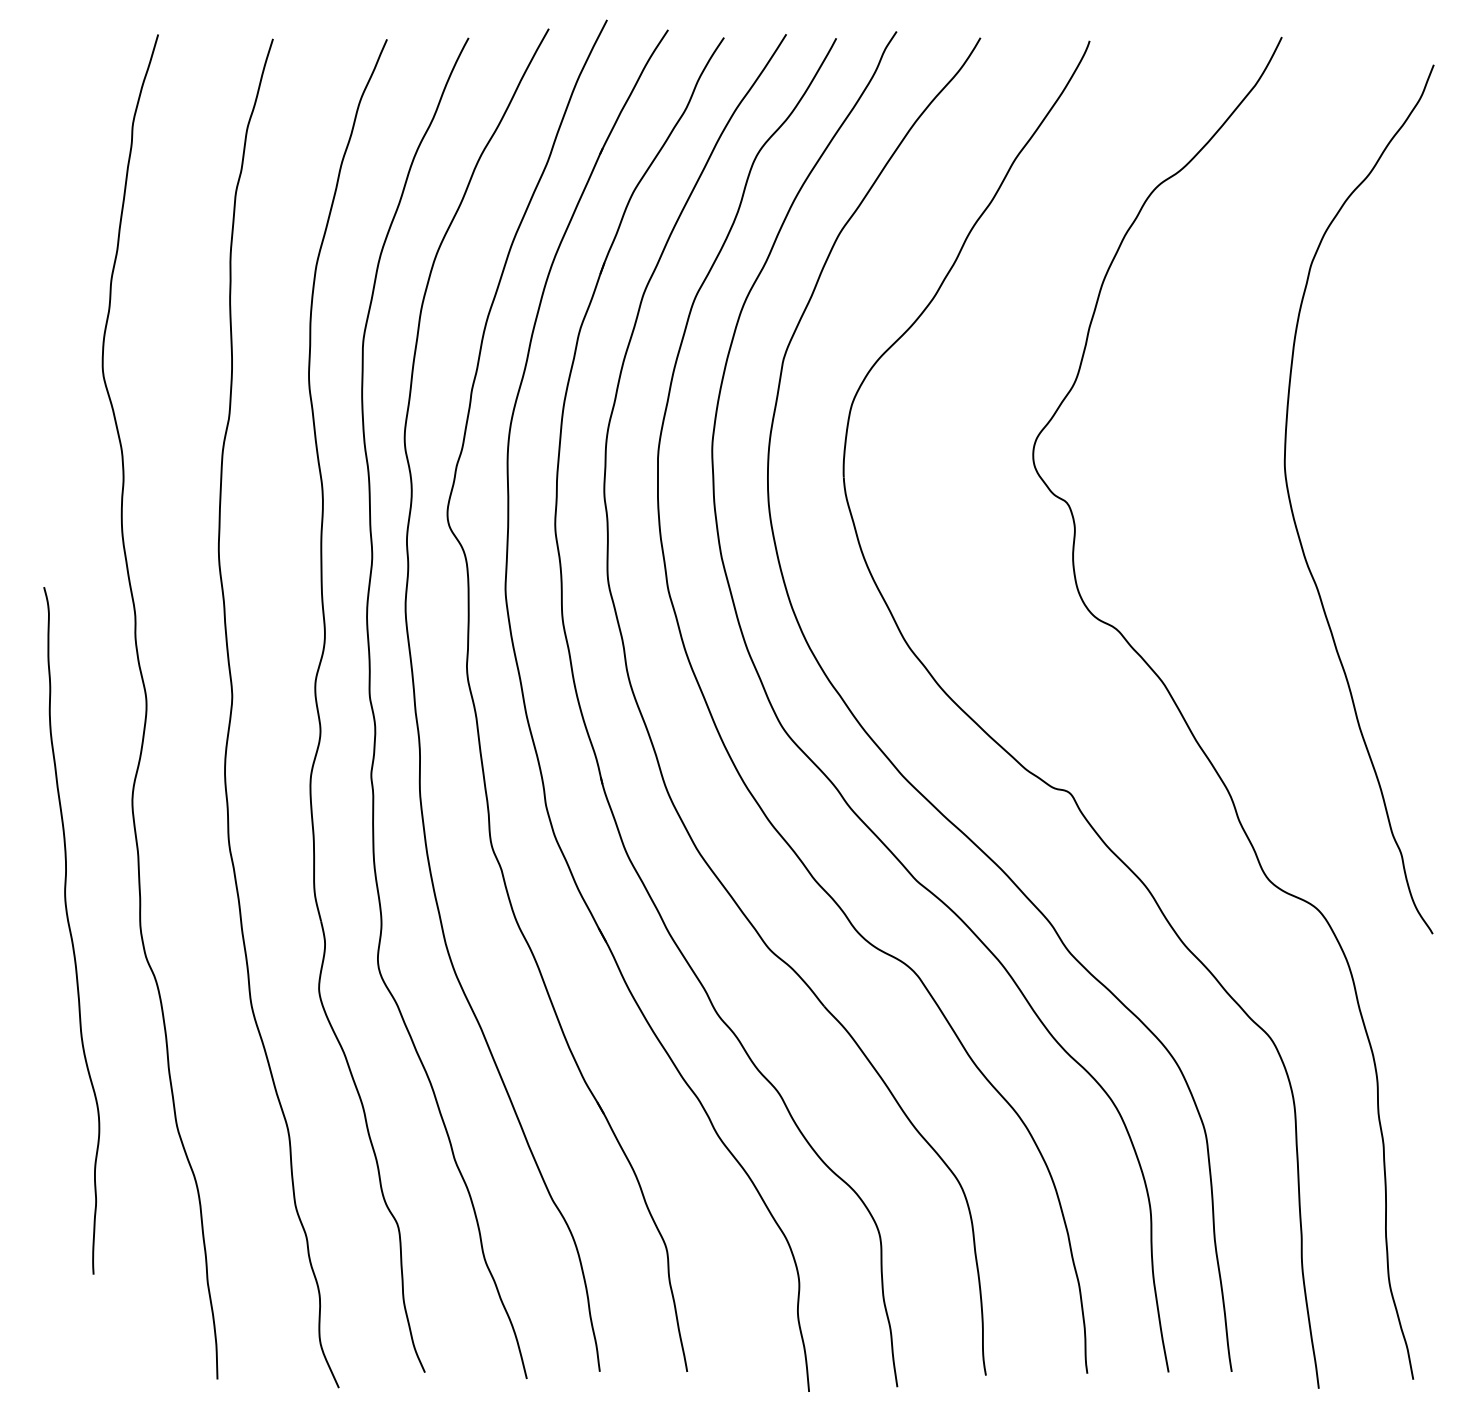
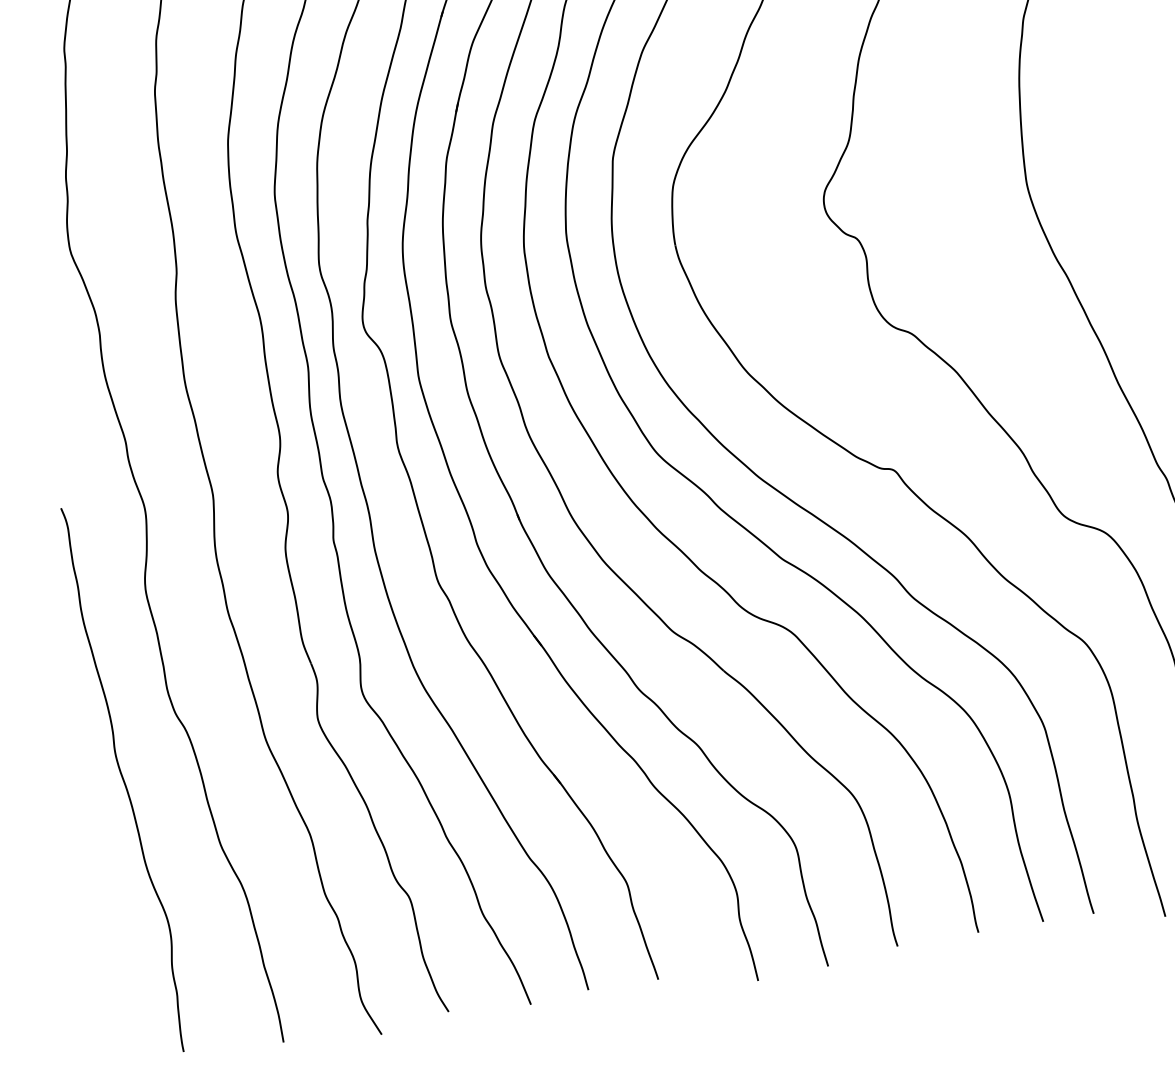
curve: (70, 930) -> (123, 779), moved

